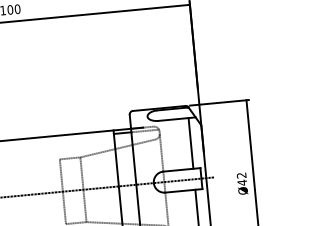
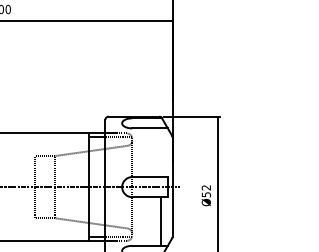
line: (191, 143) -> (161, 152), removed
text: (241, 182) -> (205, 194), Ø42 -> Ø52

